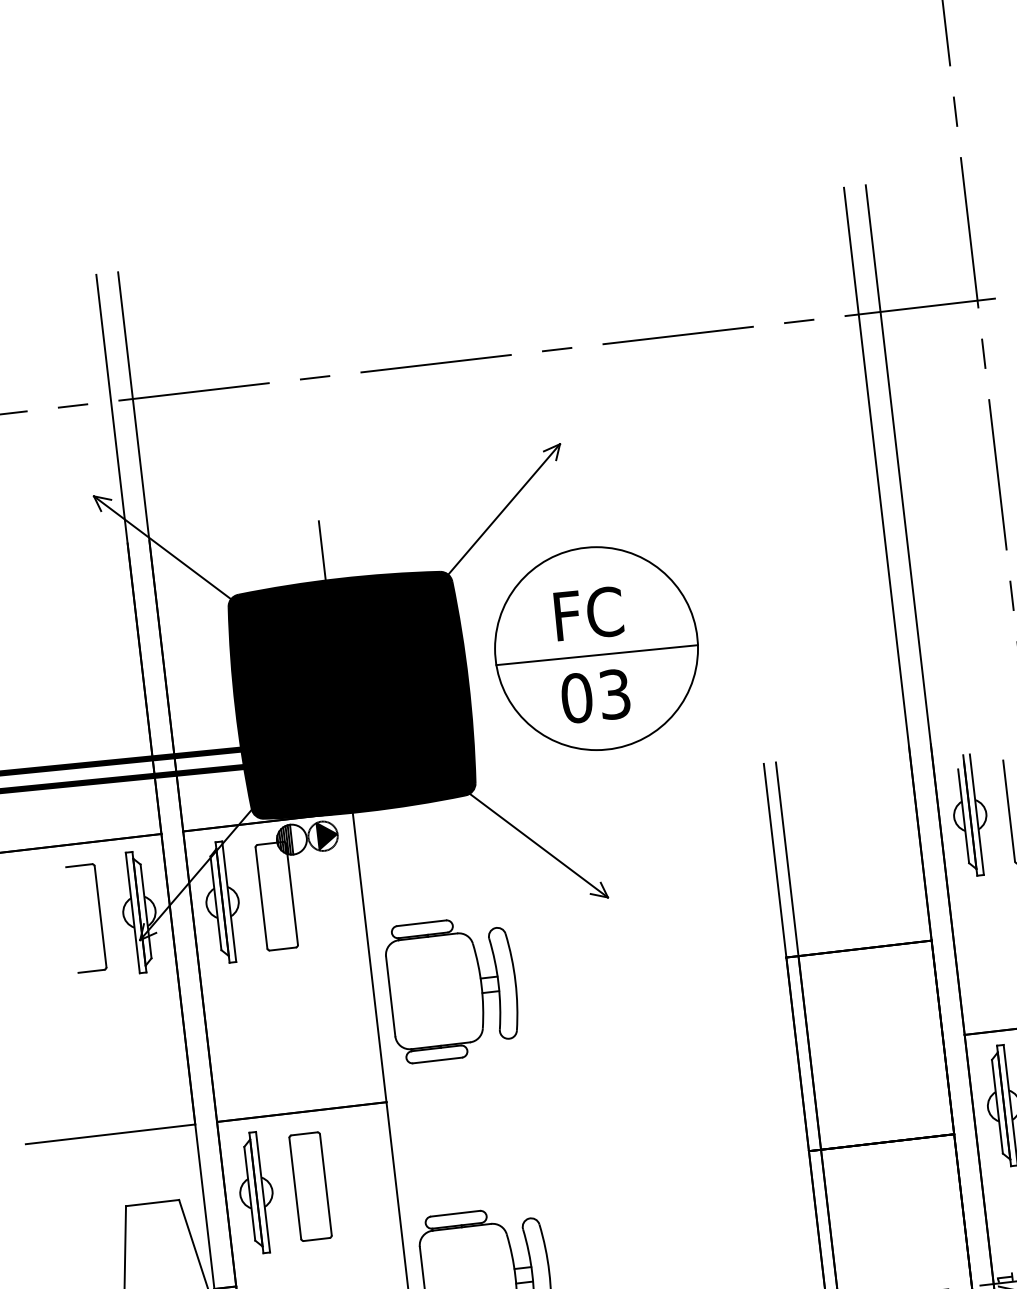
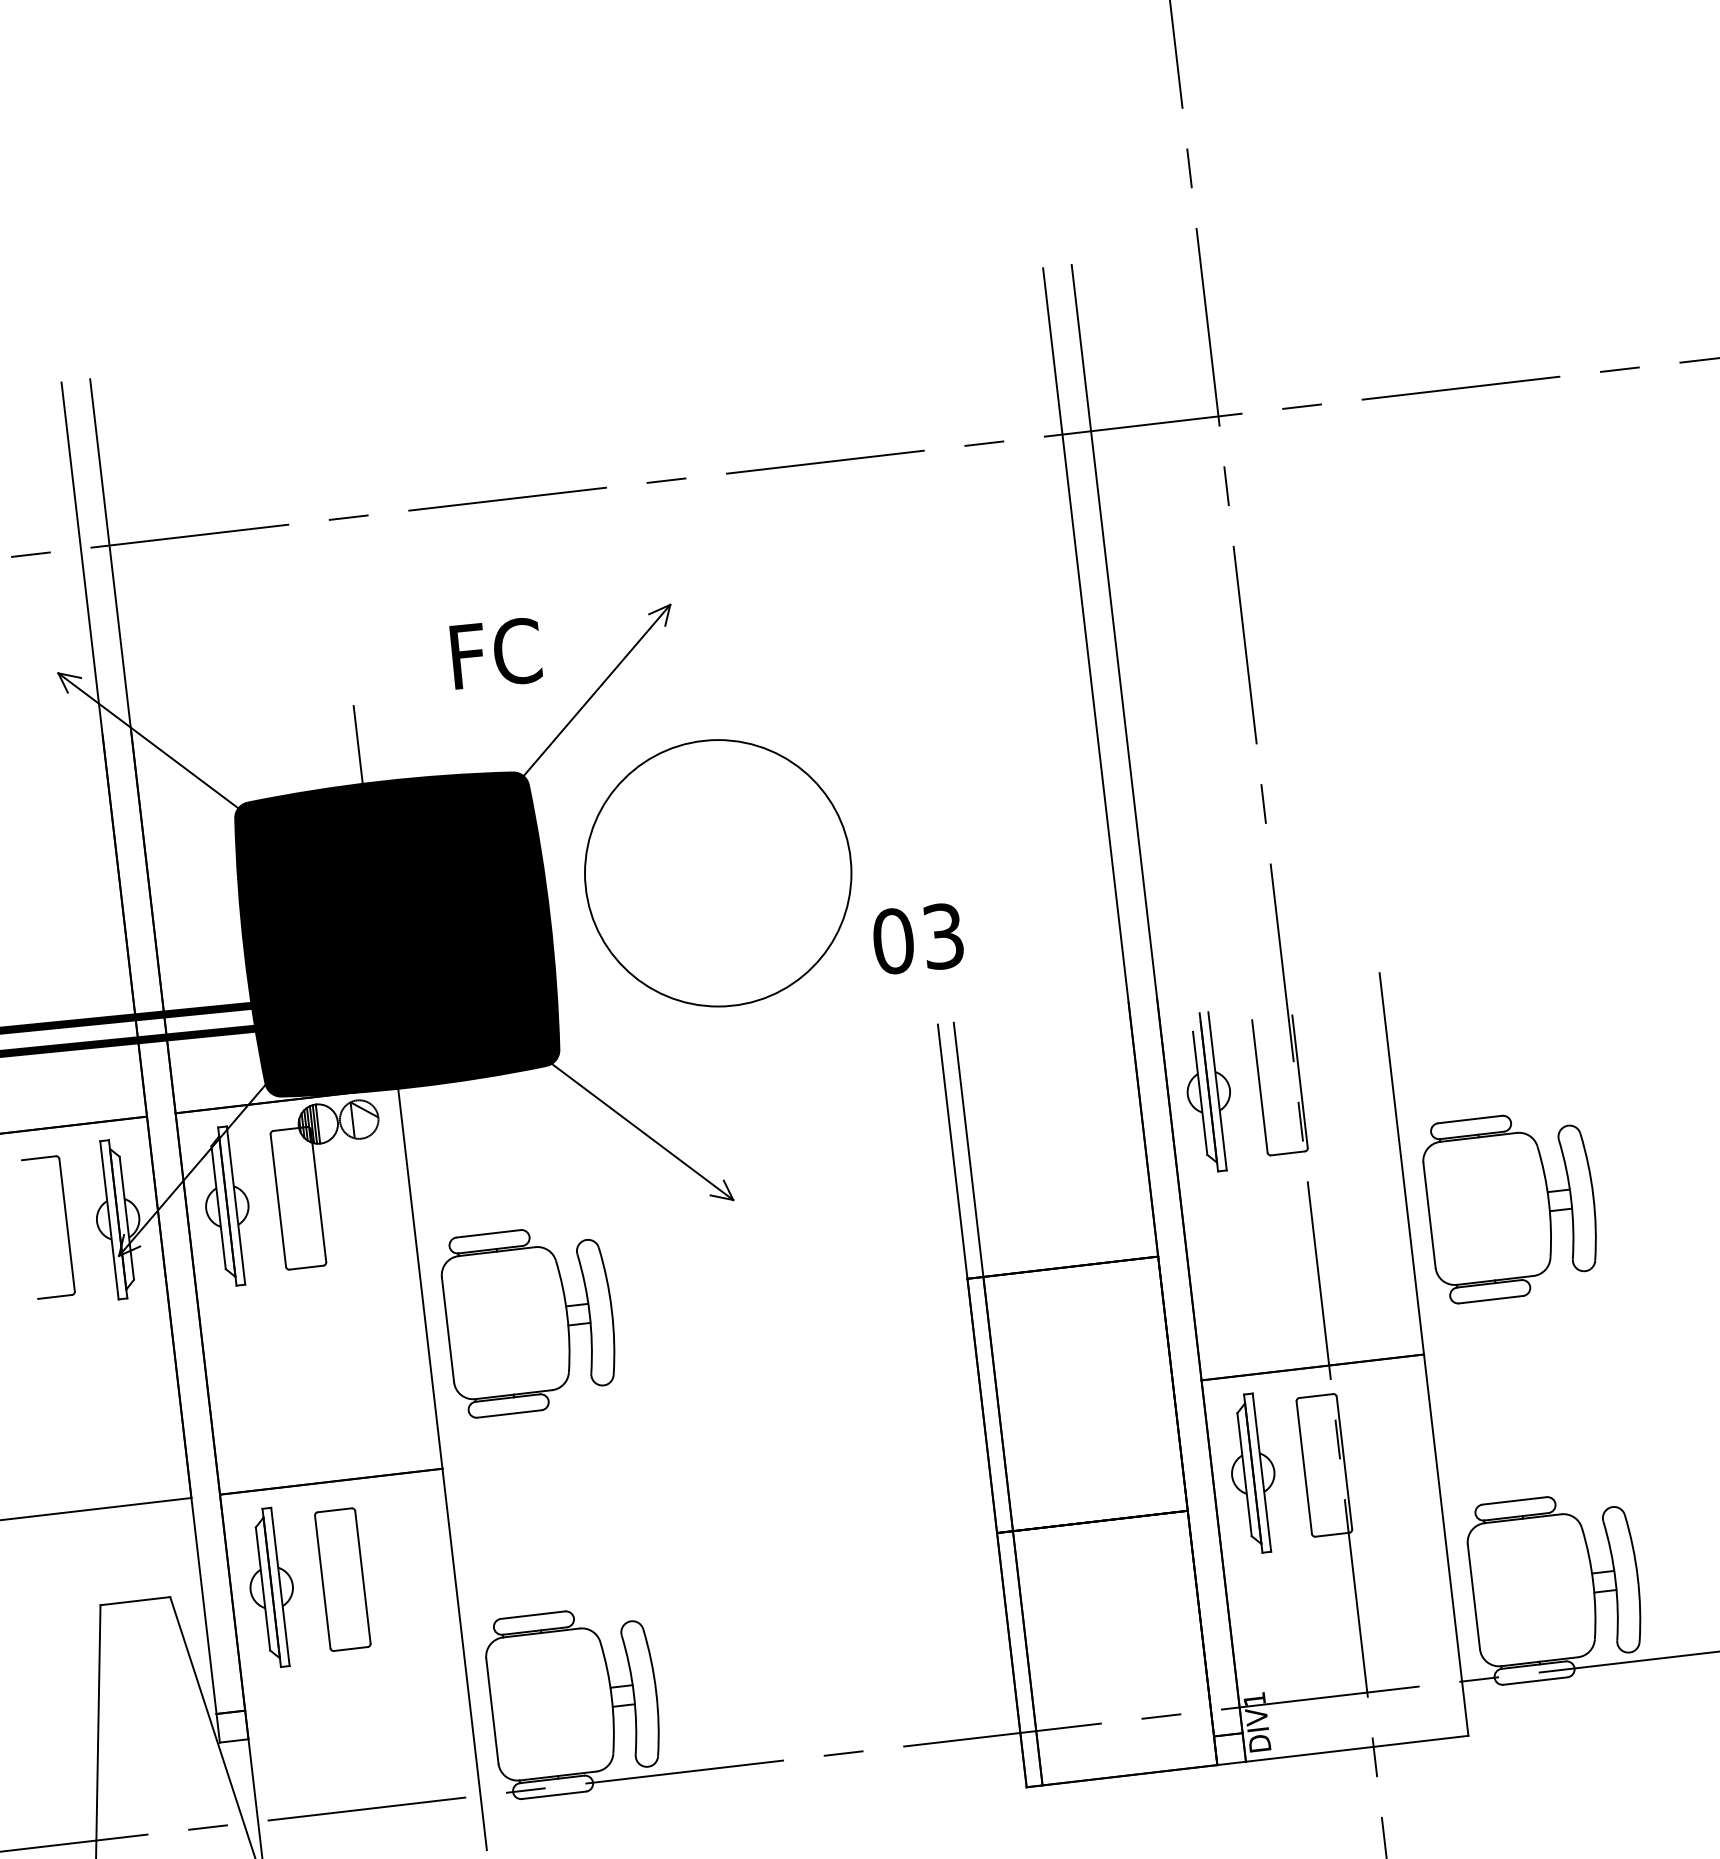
text: (588, 613) -> (495, 653), moved
line: (596, 654) -> (718, 881), removed
text: (595, 696) -> (918, 938), moved
fill: (327, 836) -> (364, 1120), removed

